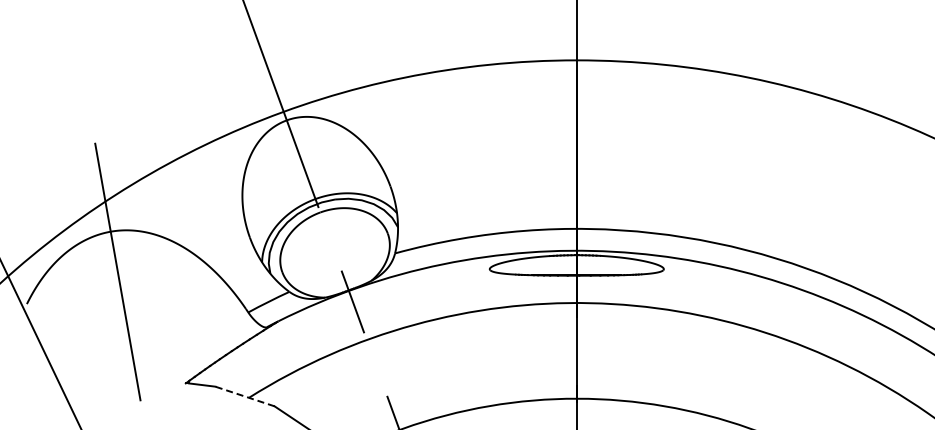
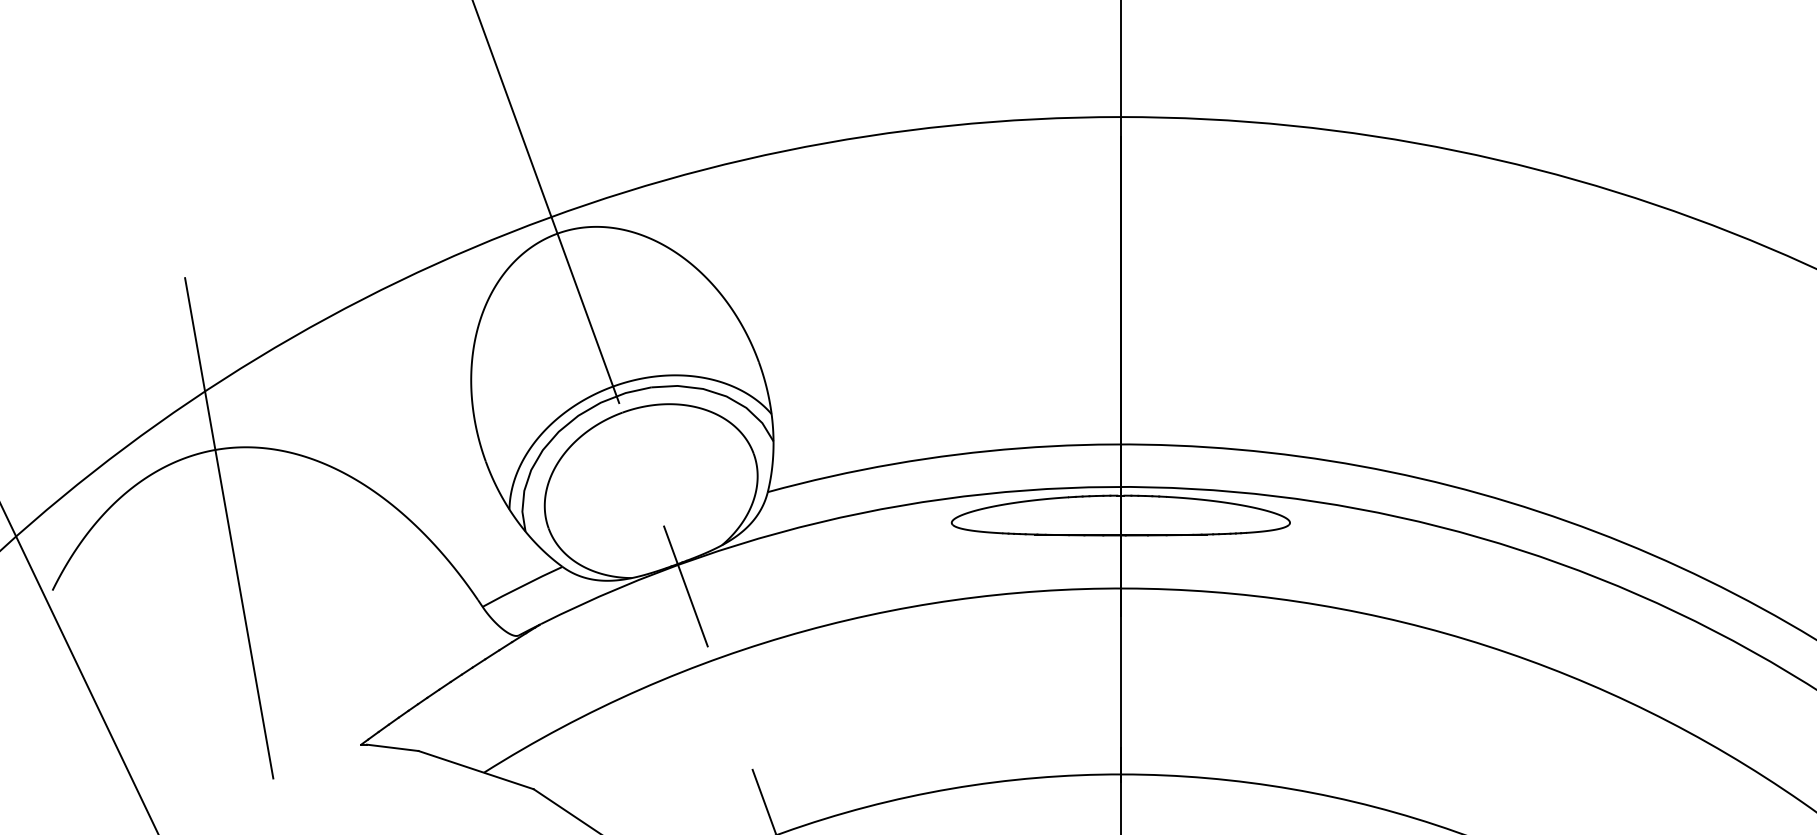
line: (244, 396) -> (475, 770), dashed -> solid

